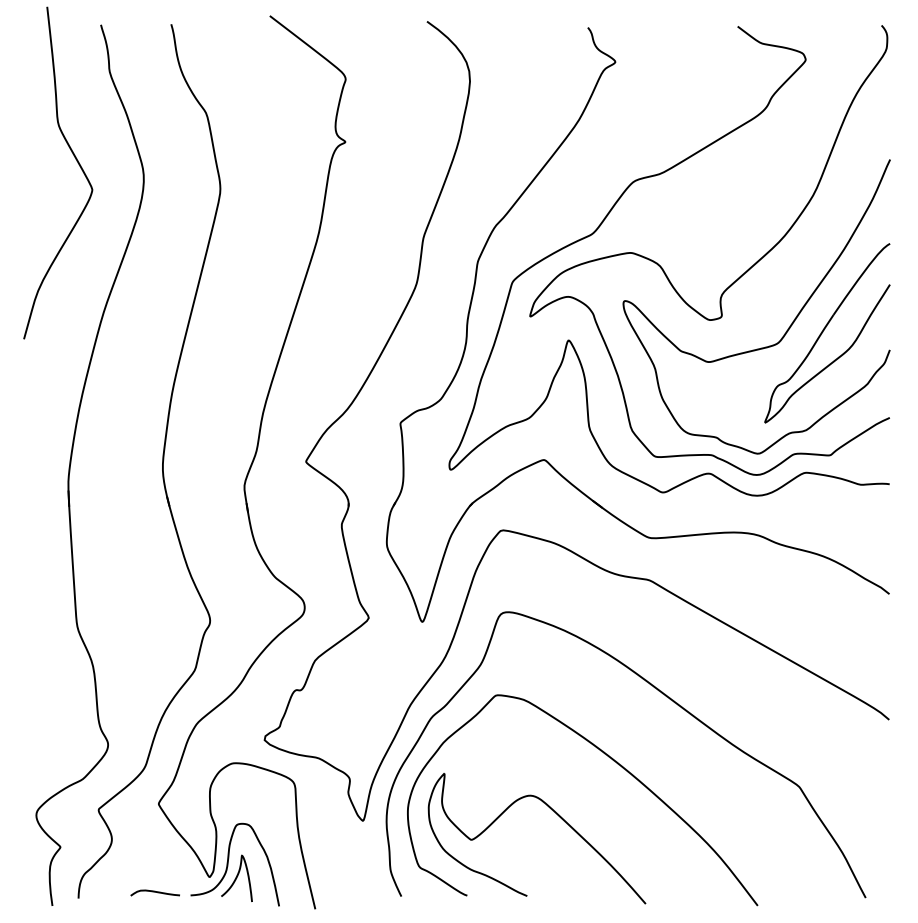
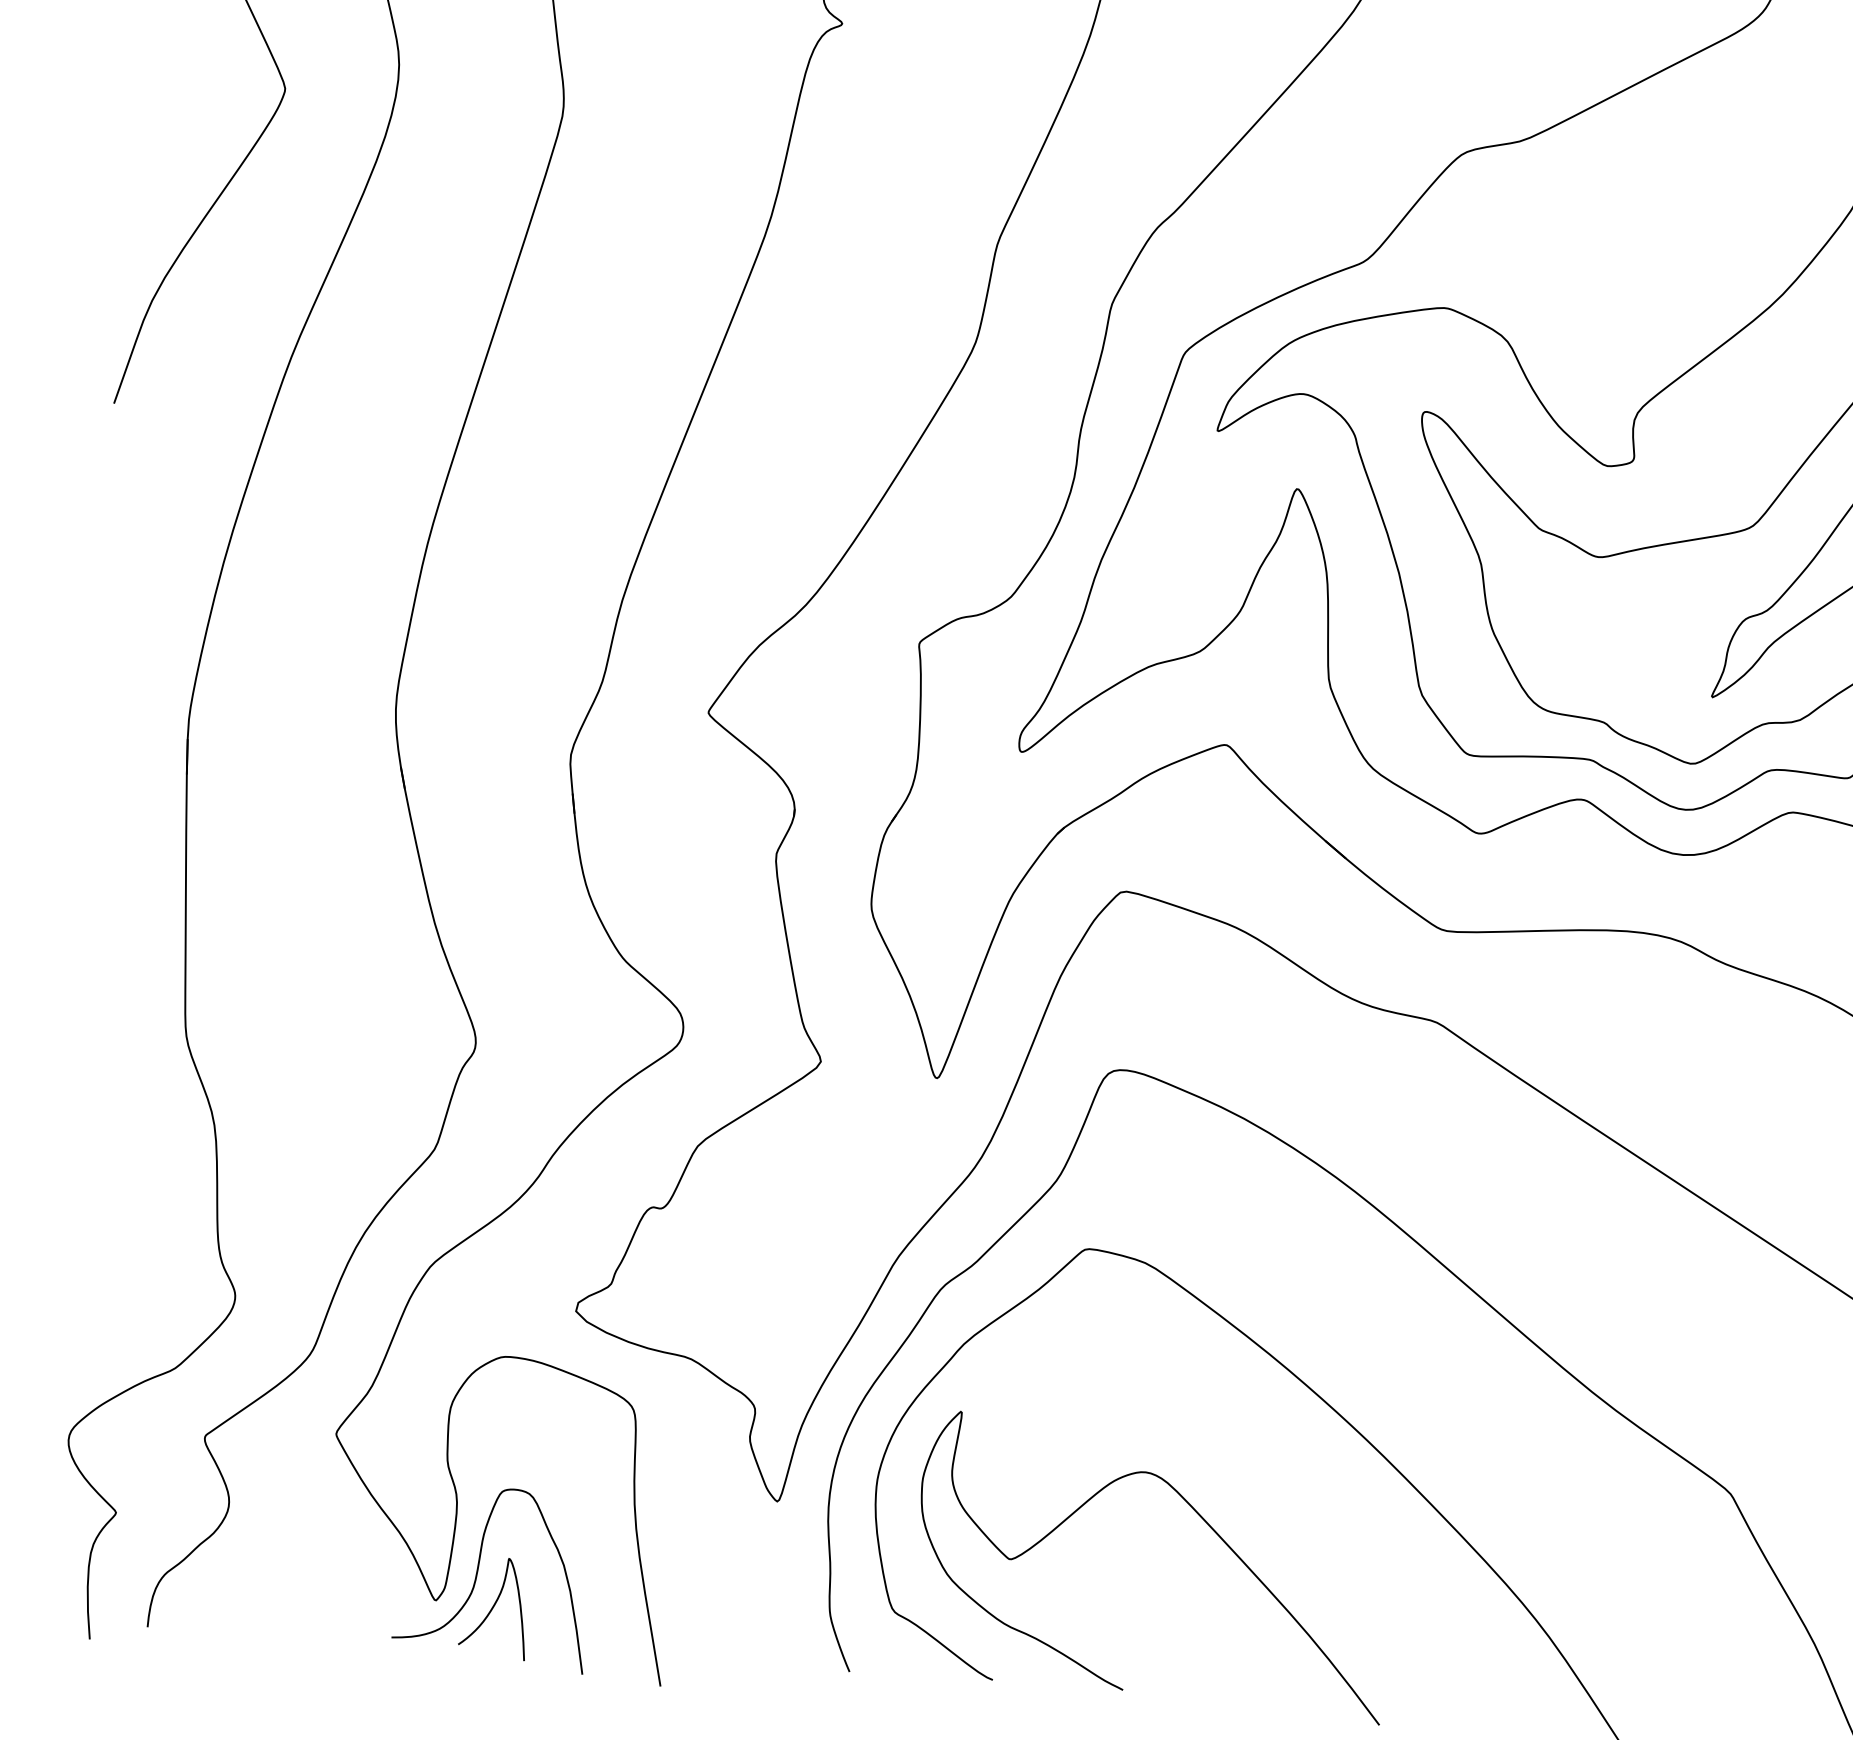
curve: (154, 892) -> (313, 1625), removed

